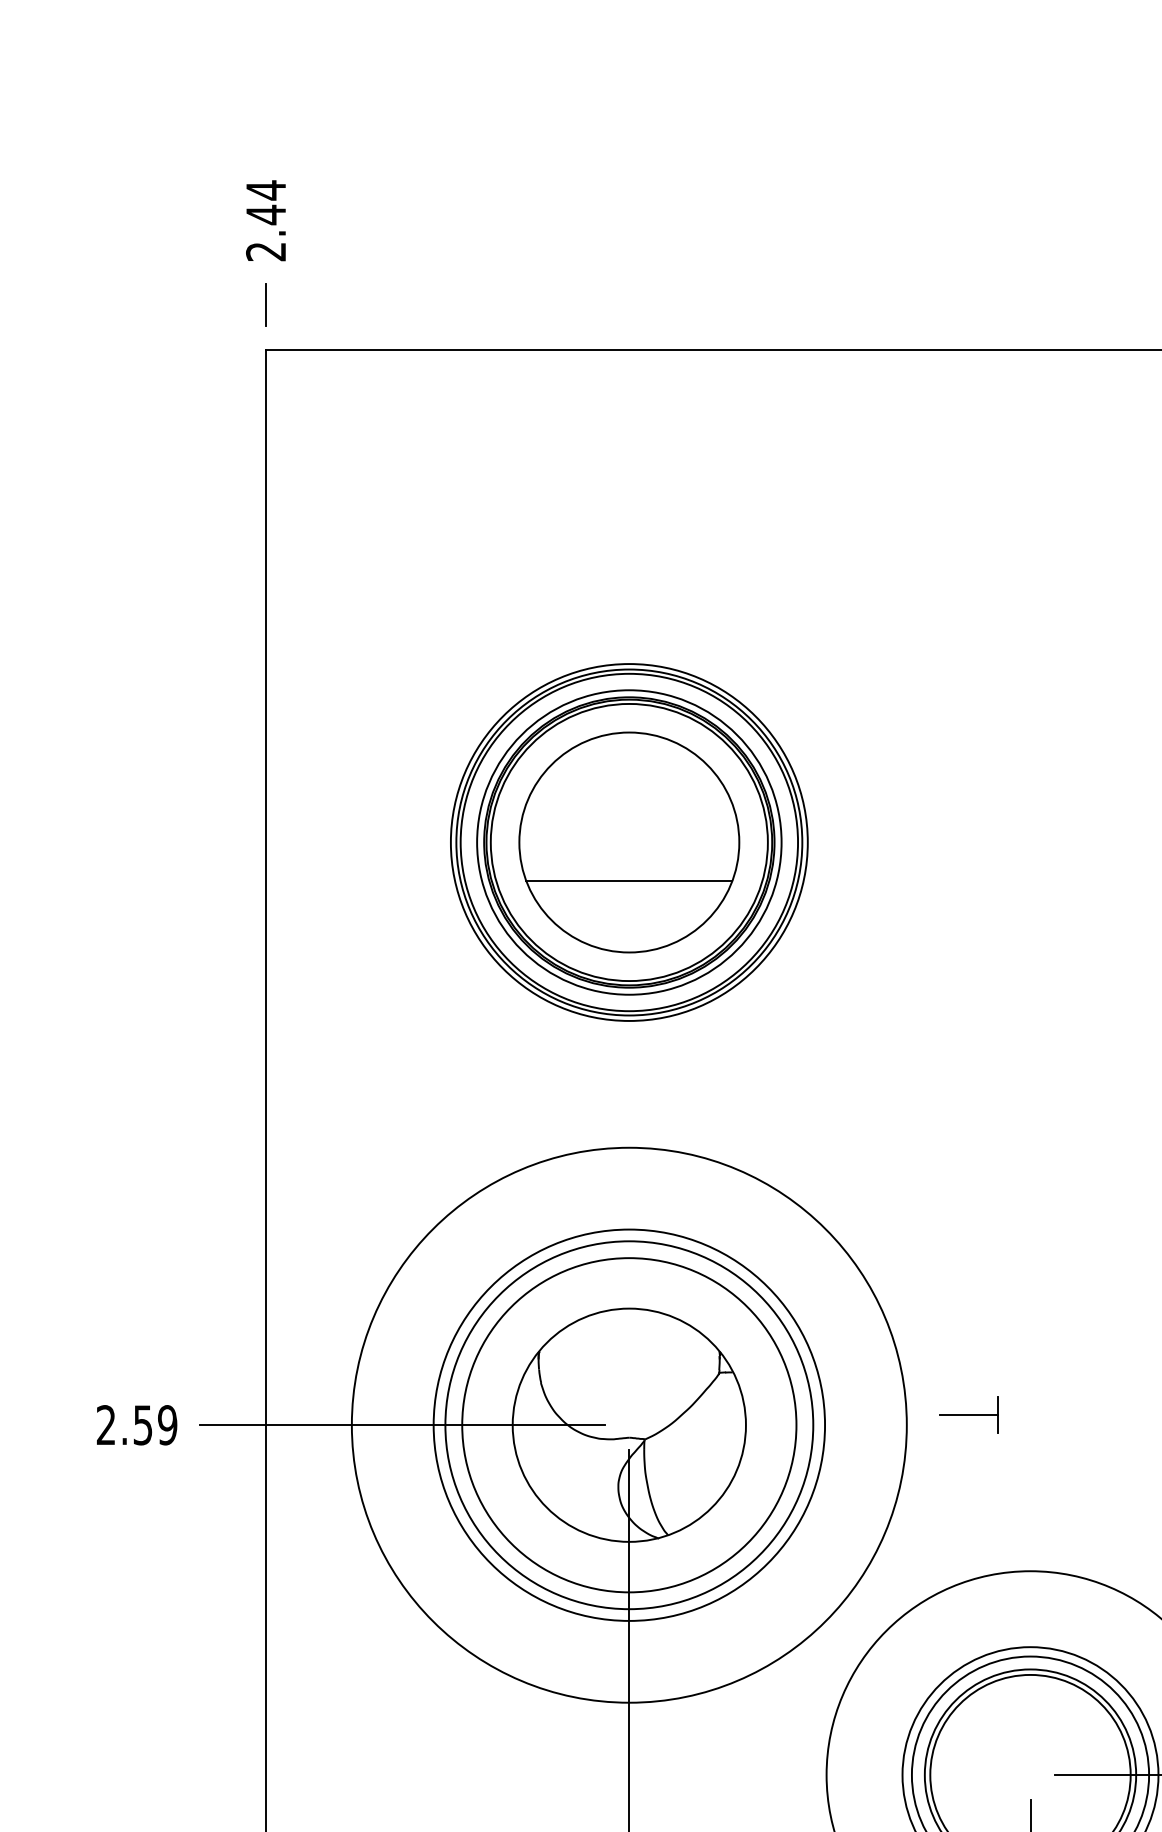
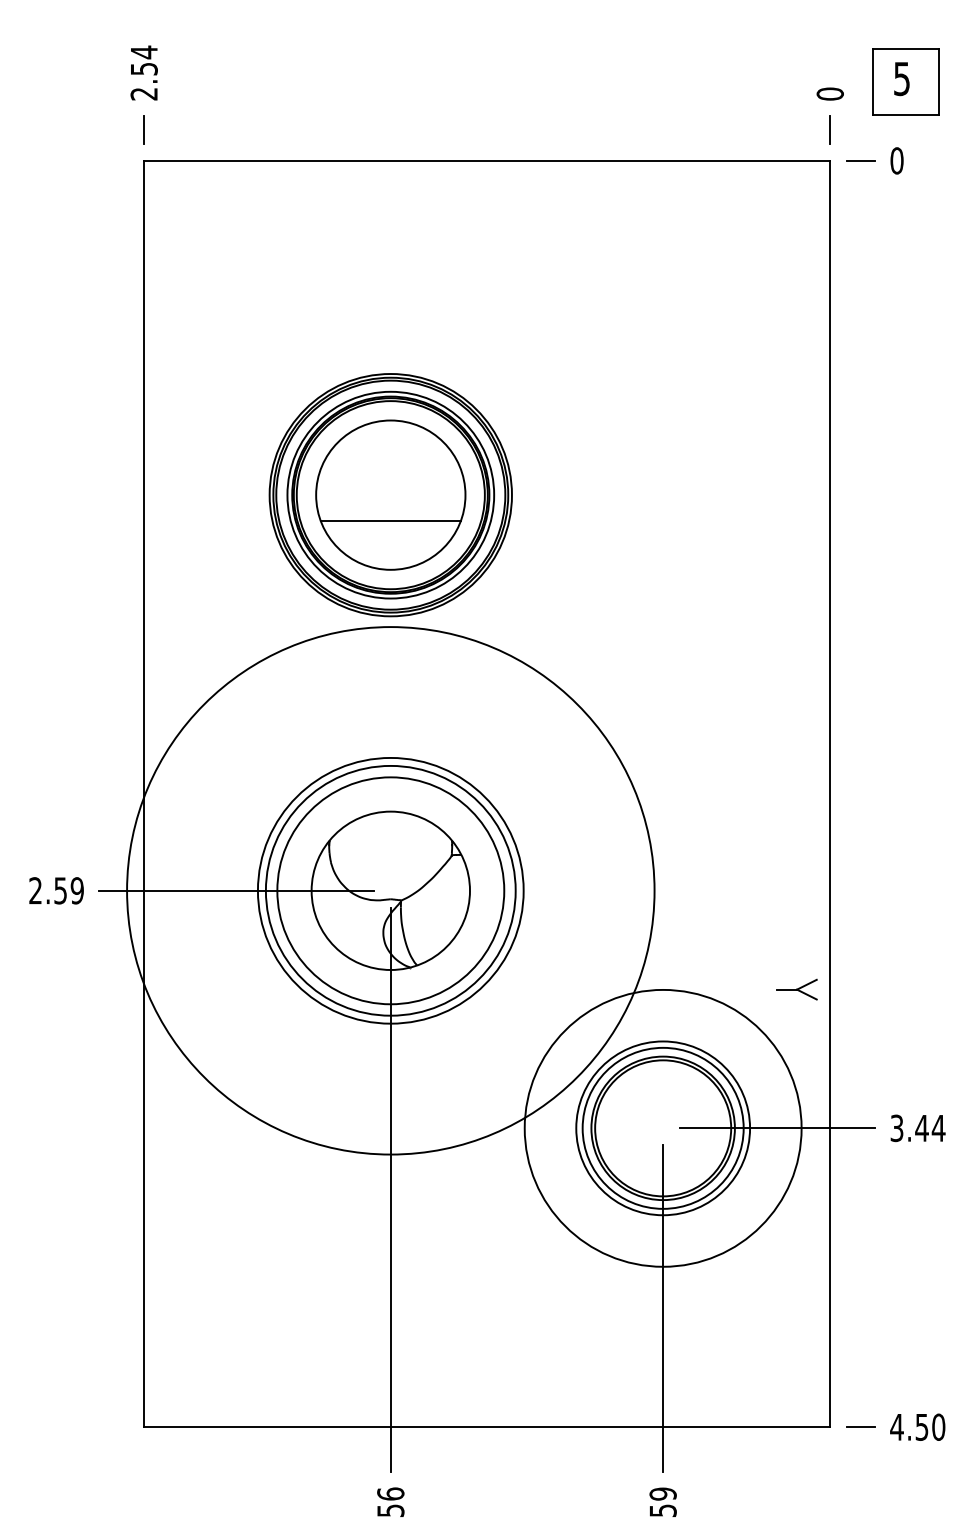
text: (266, 215) -> (144, 69), 2.44 -> 2.54
part: (969, 1414) -> (621, 883), removed
circle: (628, 1424) -> (390, 890), size x1.4

